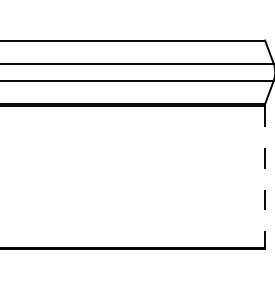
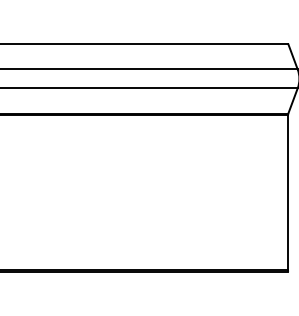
line: (264, 177) -> (287, 193), dashed -> solid

